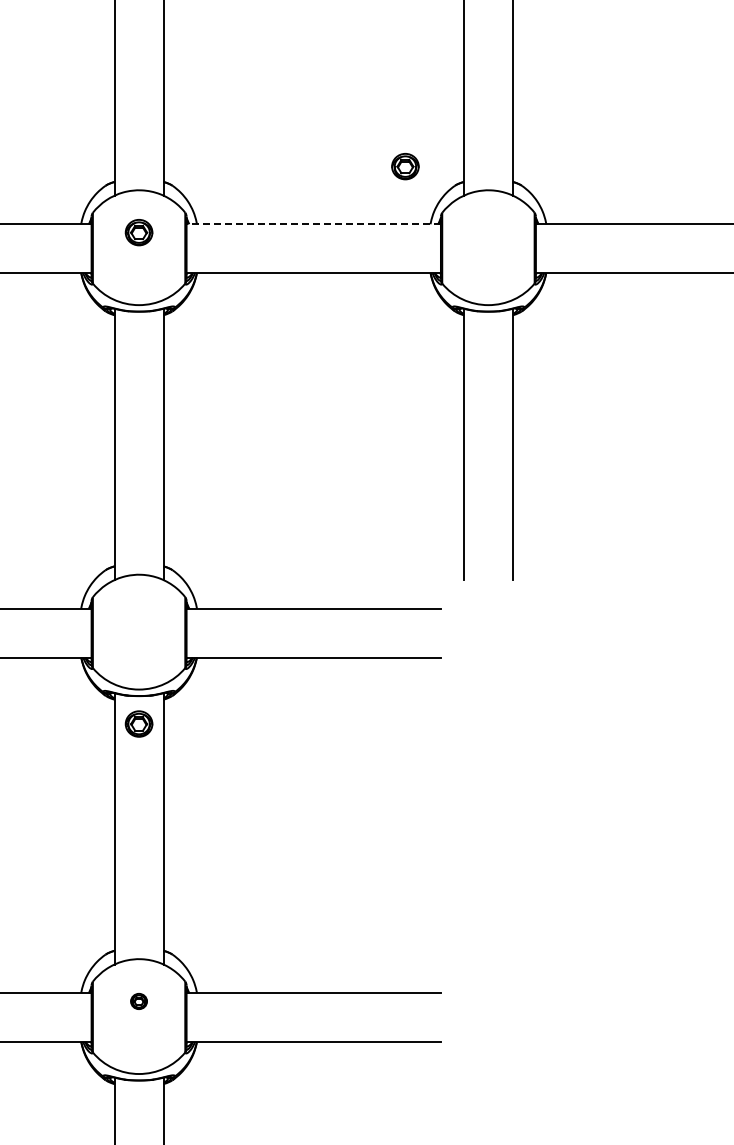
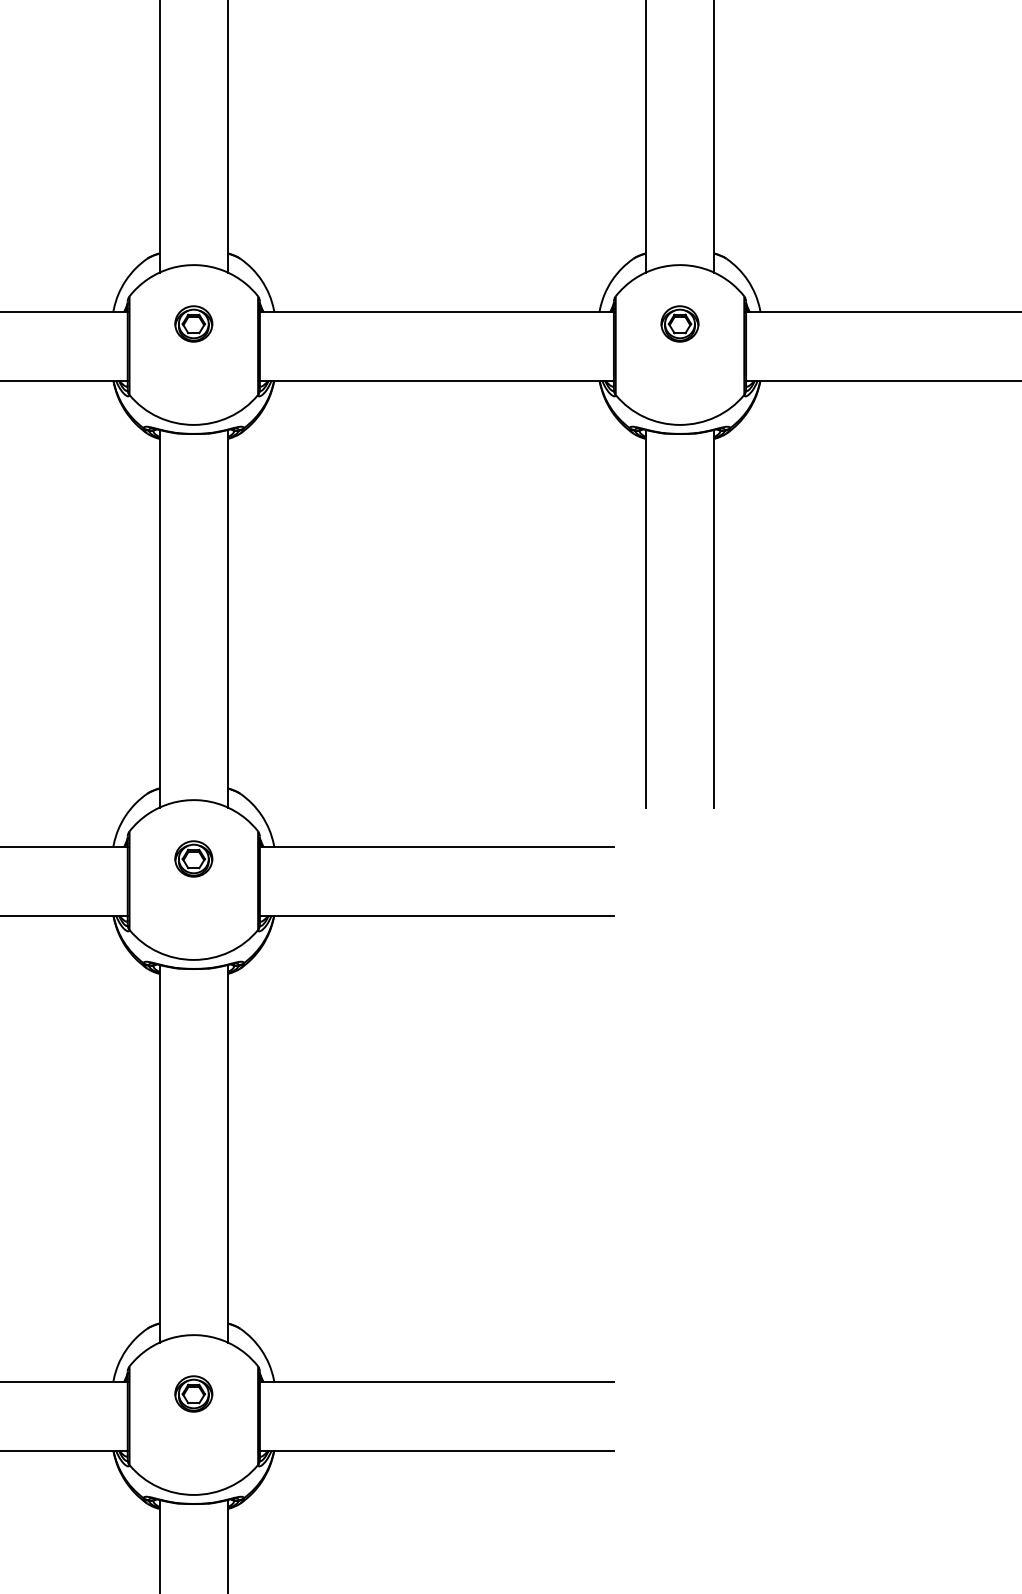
part: (405, 166) -> (680, 323), moved
line: (313, 224) -> (436, 312), dashed -> solid
part: (138, 723) -> (192, 858), moved
part: (138, 1001) -> (192, 1394), size x1.67

